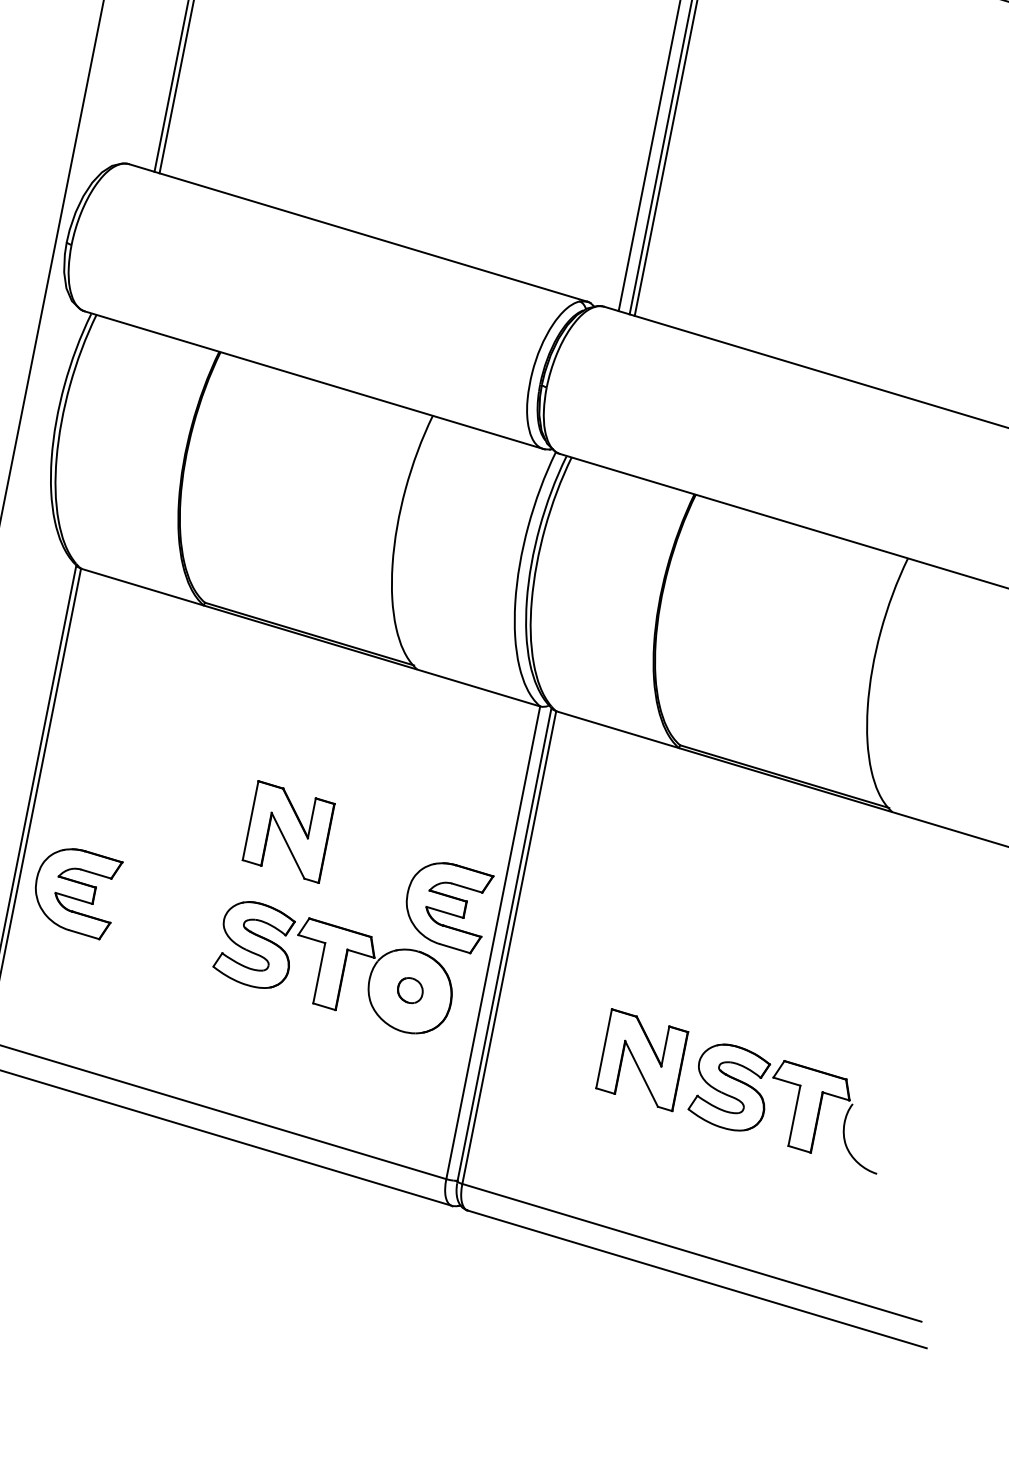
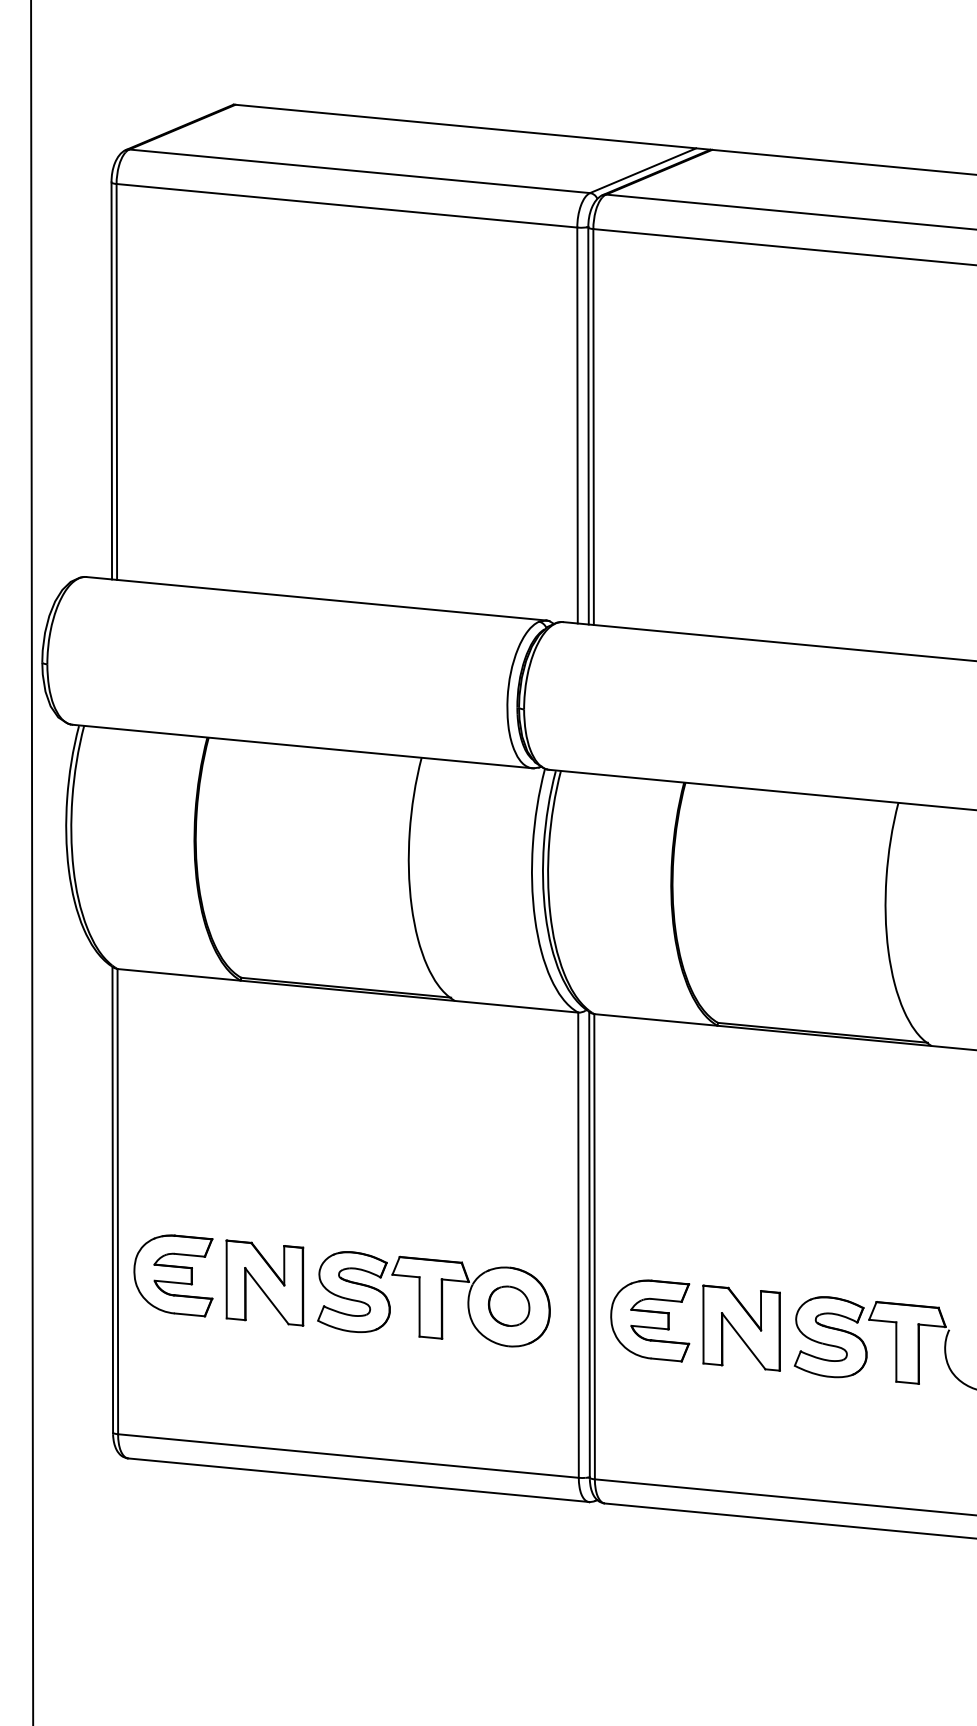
part: (288, 831) -> (264, 1282), moved
part: (446, 905) -> (650, 1320), moved
part: (409, 989) -> (508, 1305), size x1.67

